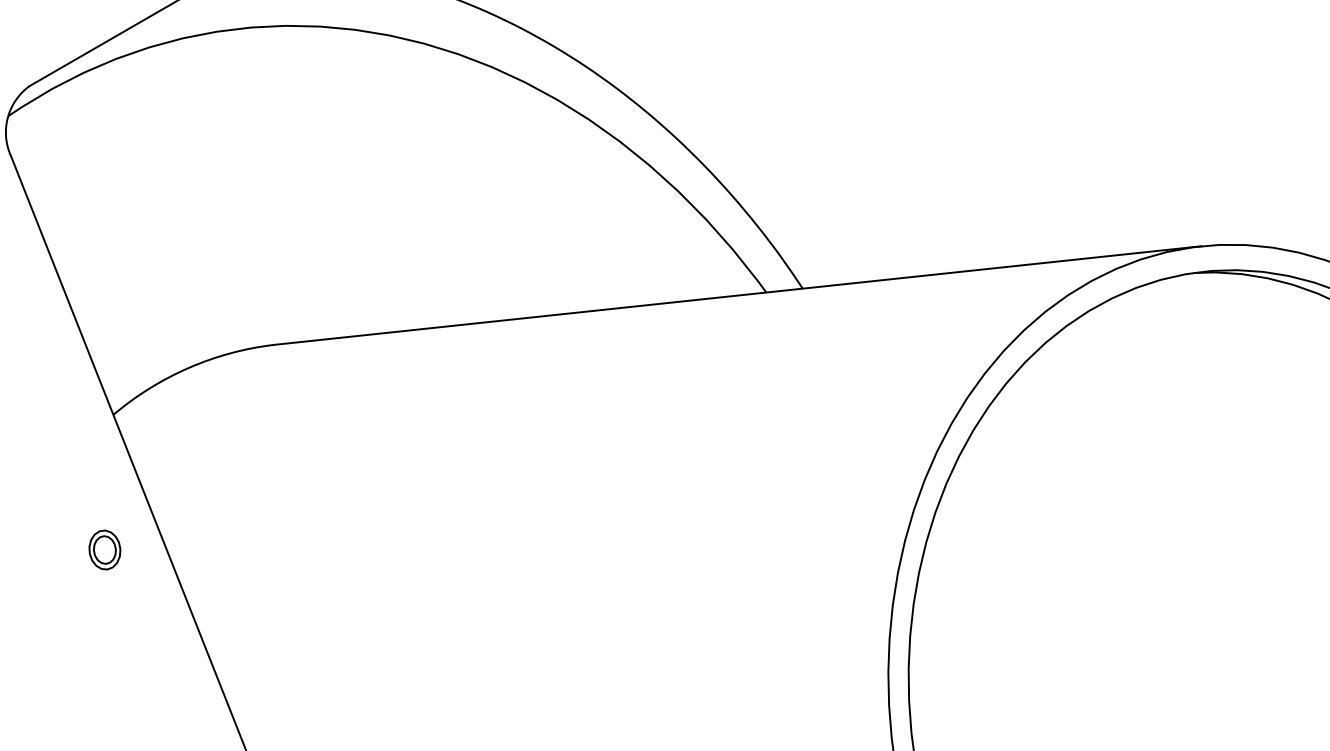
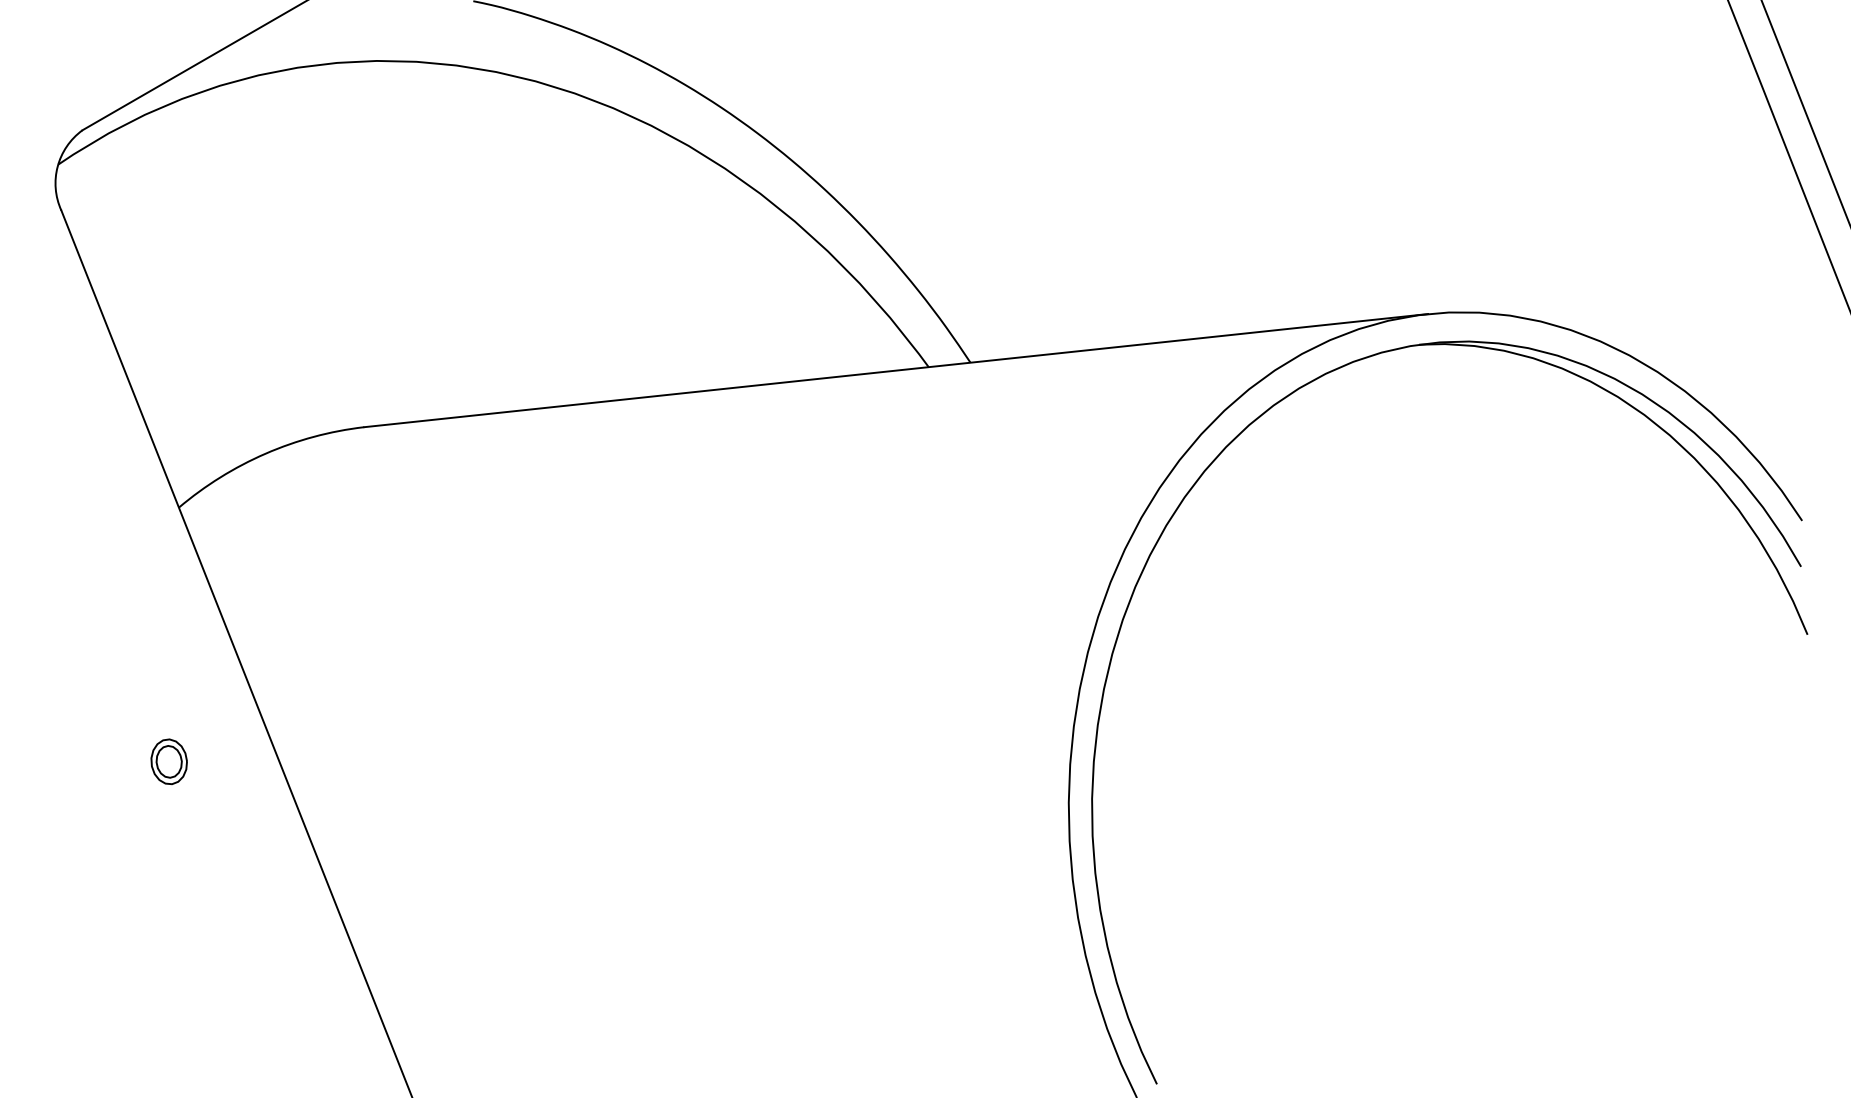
part: (104, 549) -> (168, 761), moved

